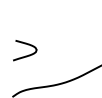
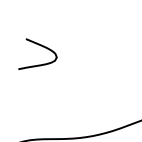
curve: (28, 54) -> (43, 62), moved

